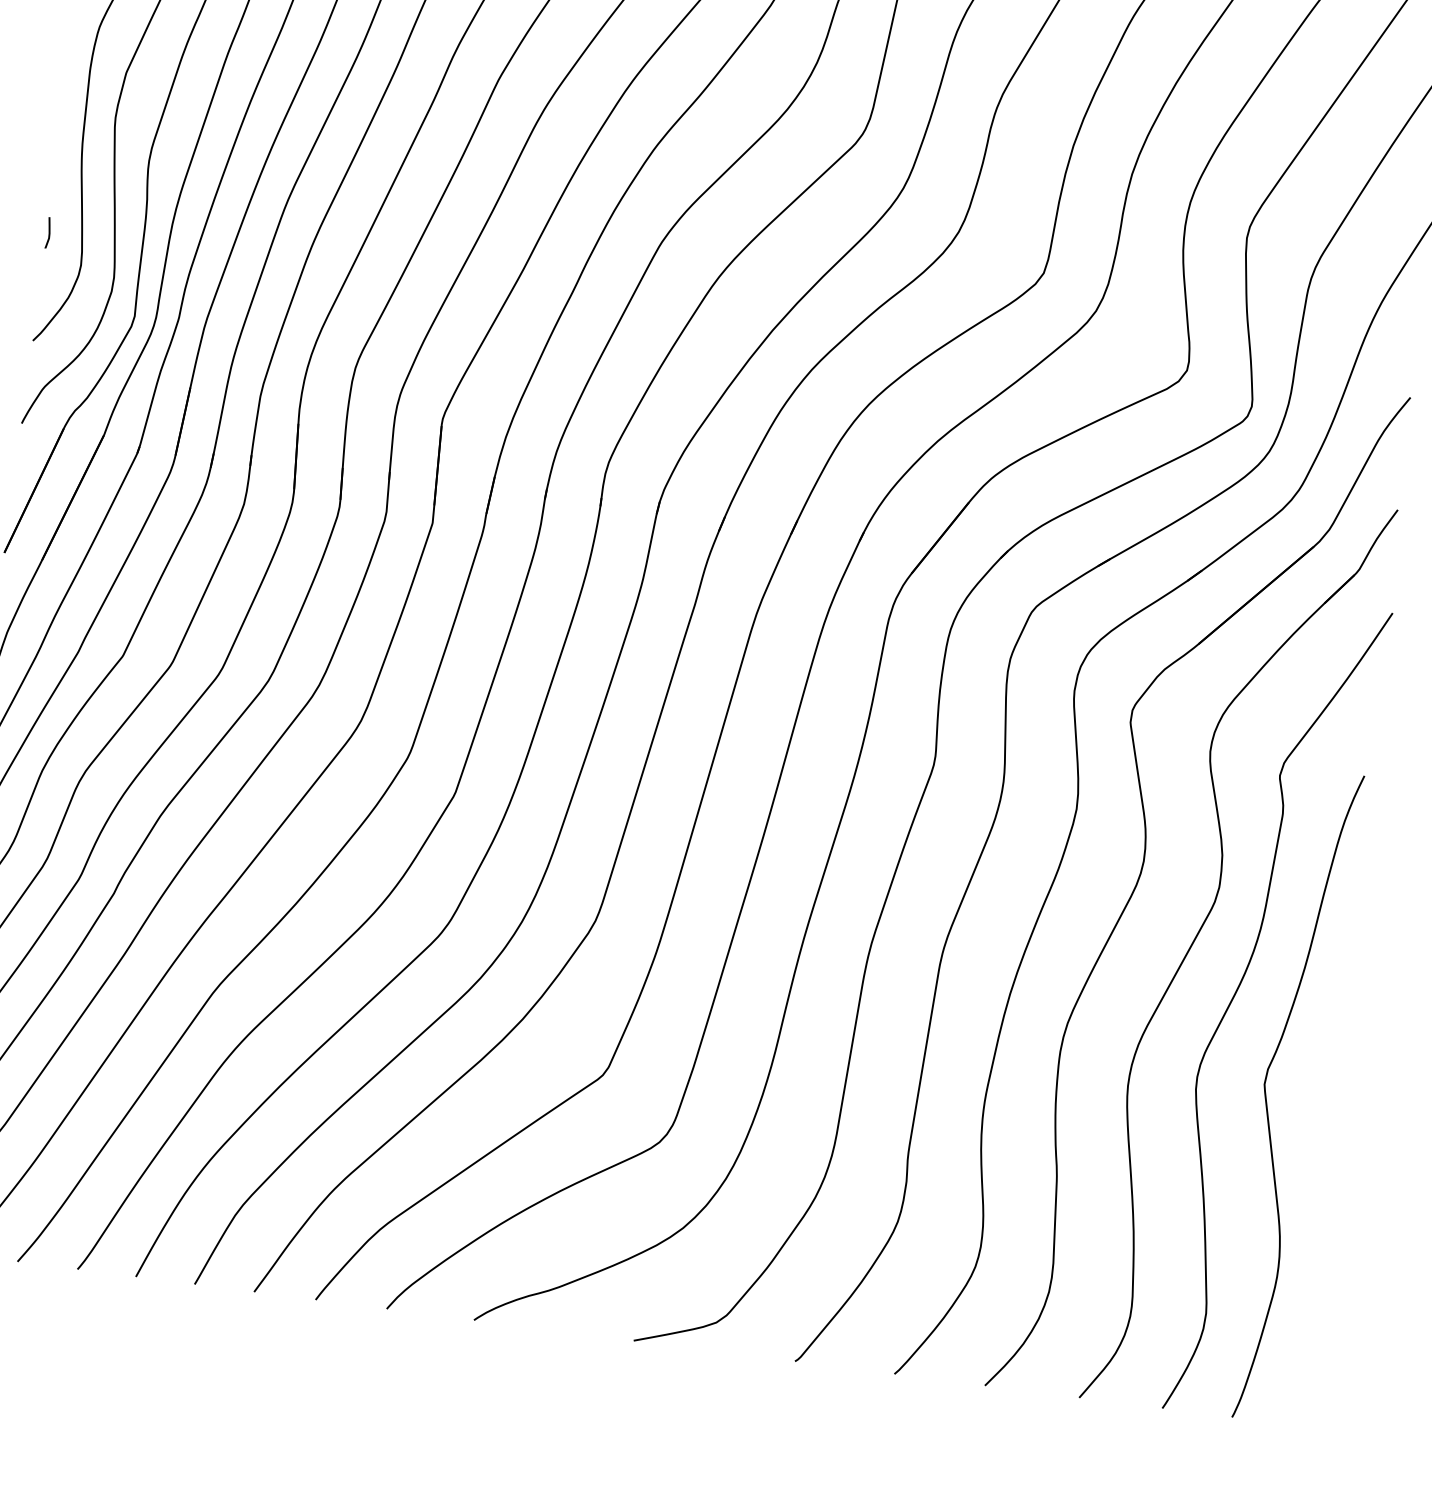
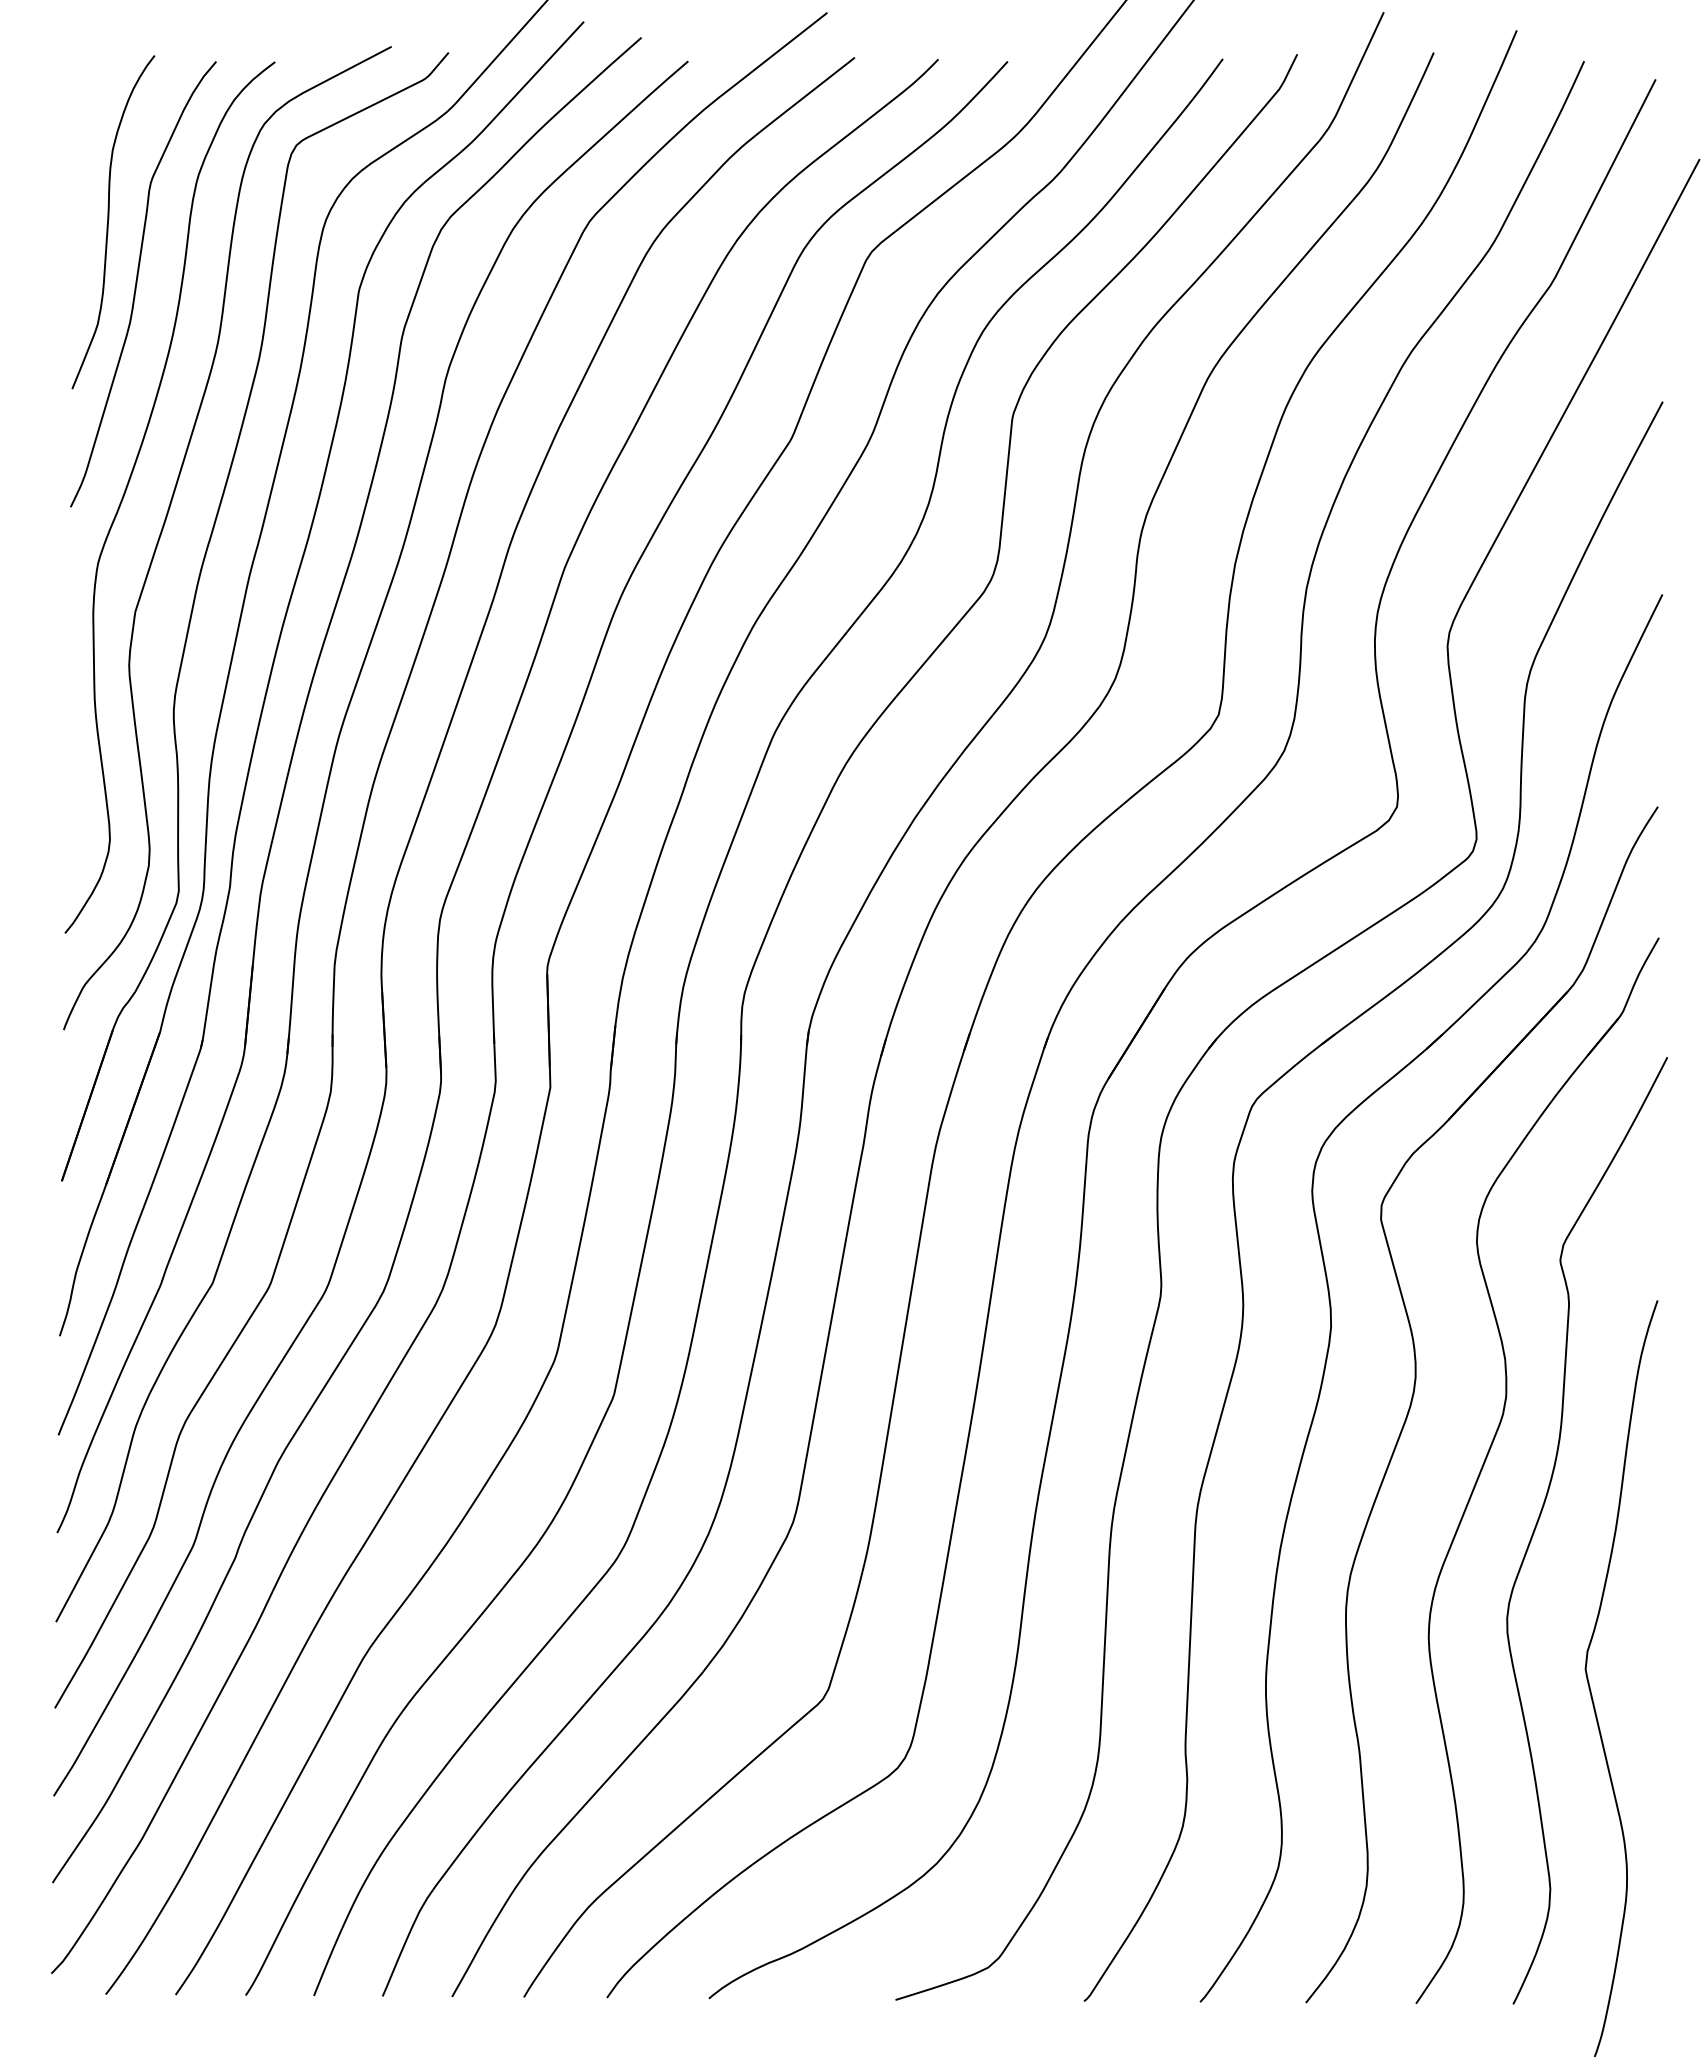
curve: (48, 232) -> (68, 806), removed
curve: (1266, 1099) -> (1590, 1686), moved

